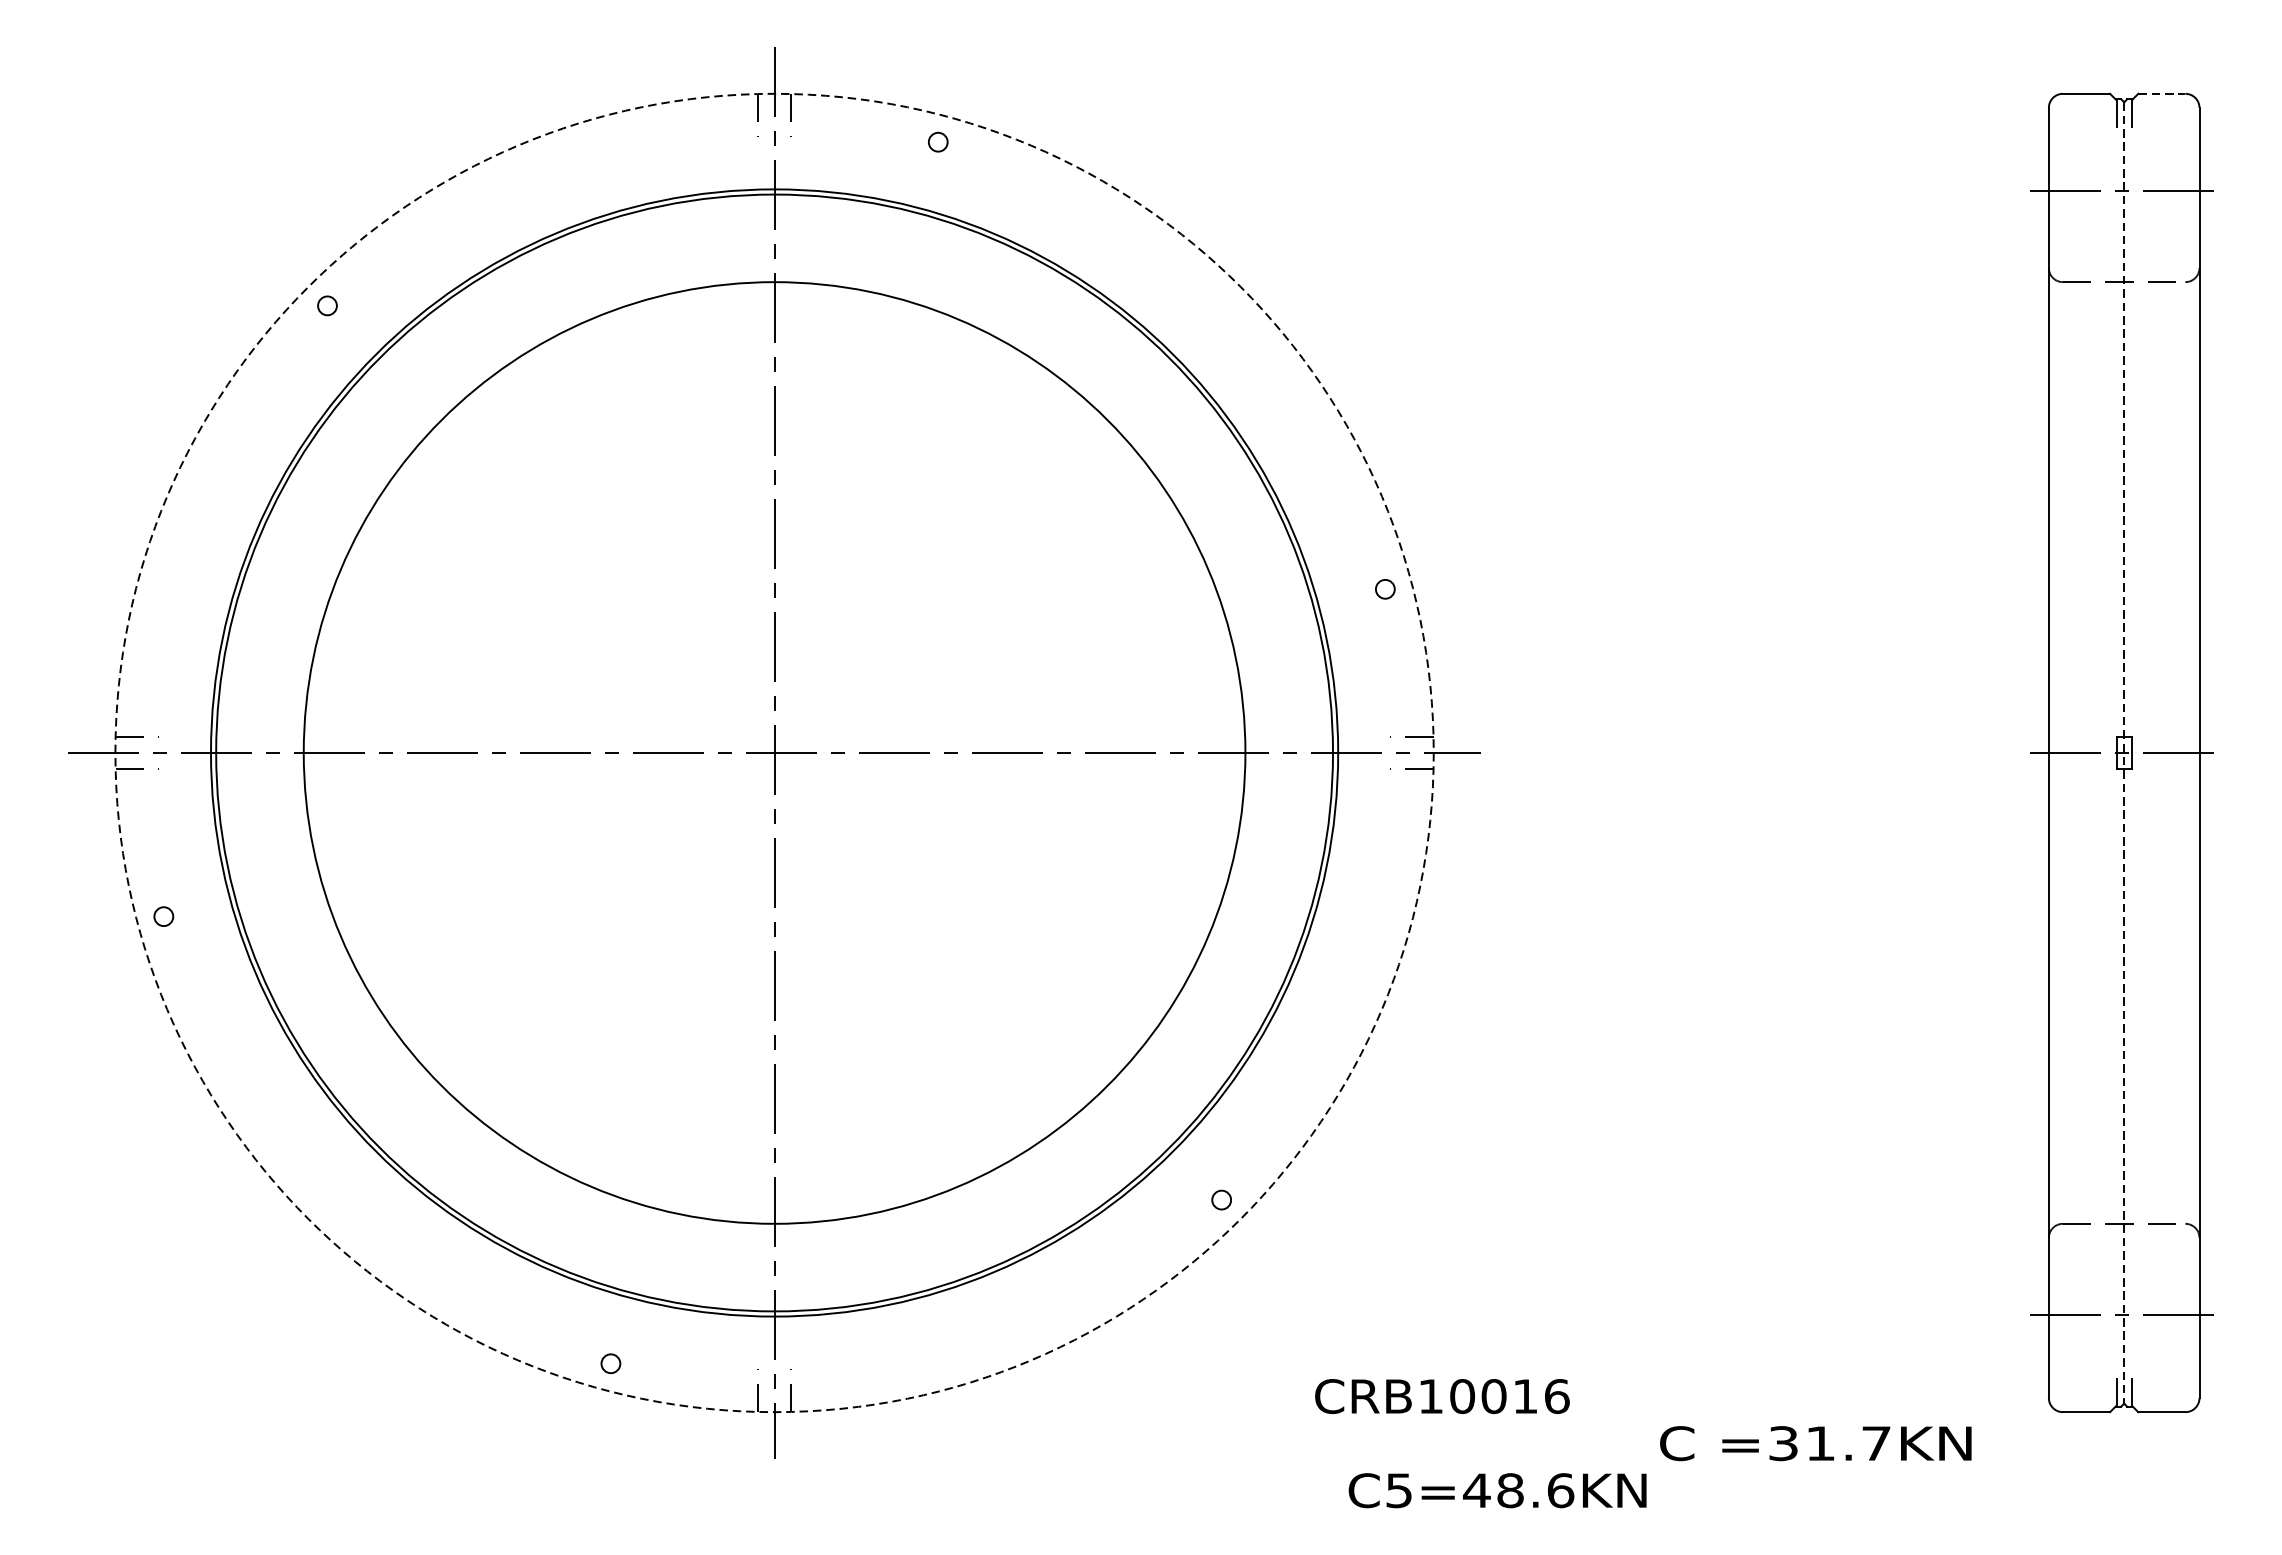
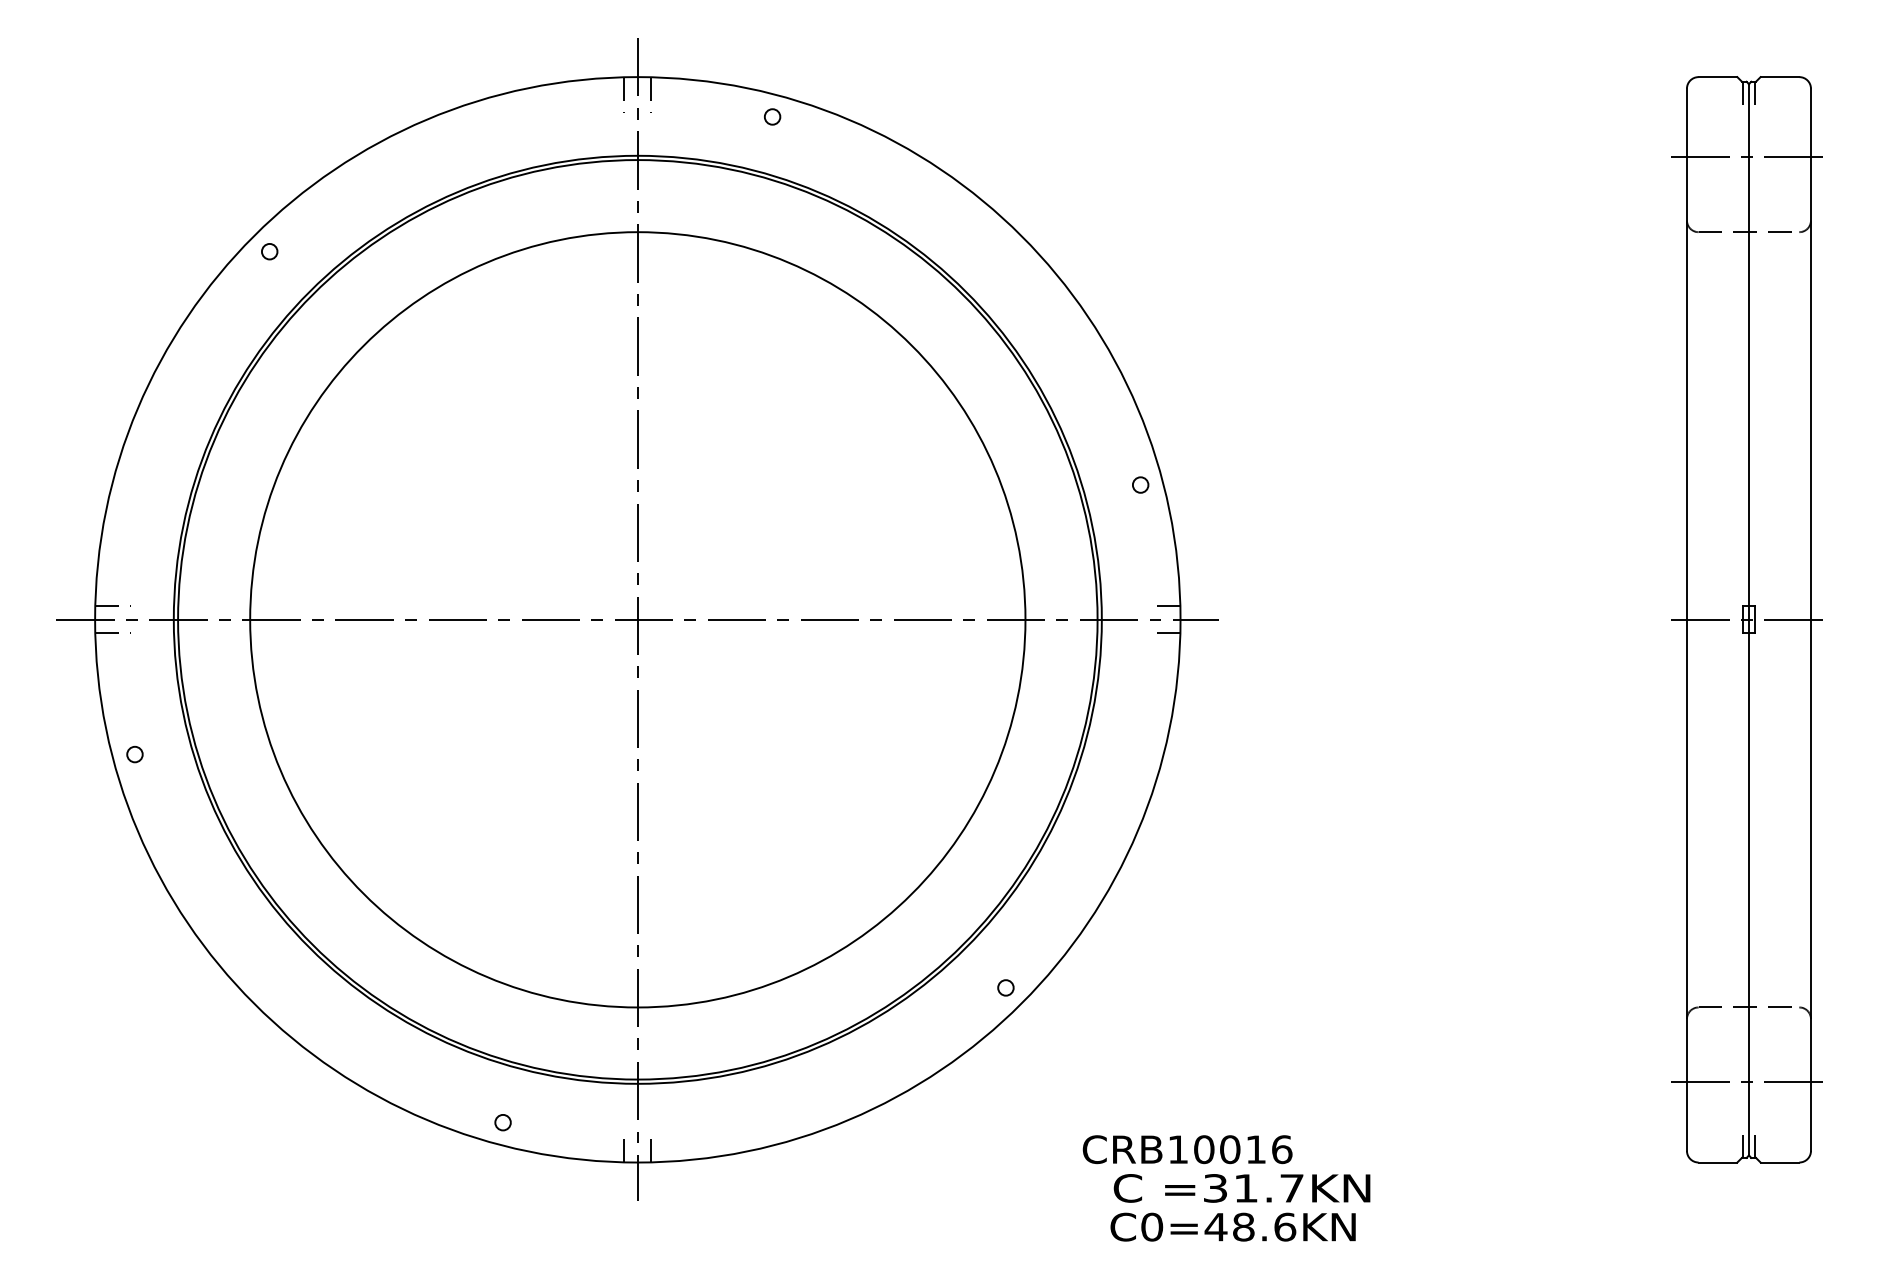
line: (2162, 94) -> (1780, 77), dashed -> solid
circle: (774, 752) -> (637, 619), dashed -> solid
line: (2123, 752) -> (1748, 619), dashed -> solid
text: (1815, 1443) -> (1241, 1188), moved
text: (1399, 1489) -> (1152, 1226), C5=48.6KN -> C0=48.6KN

